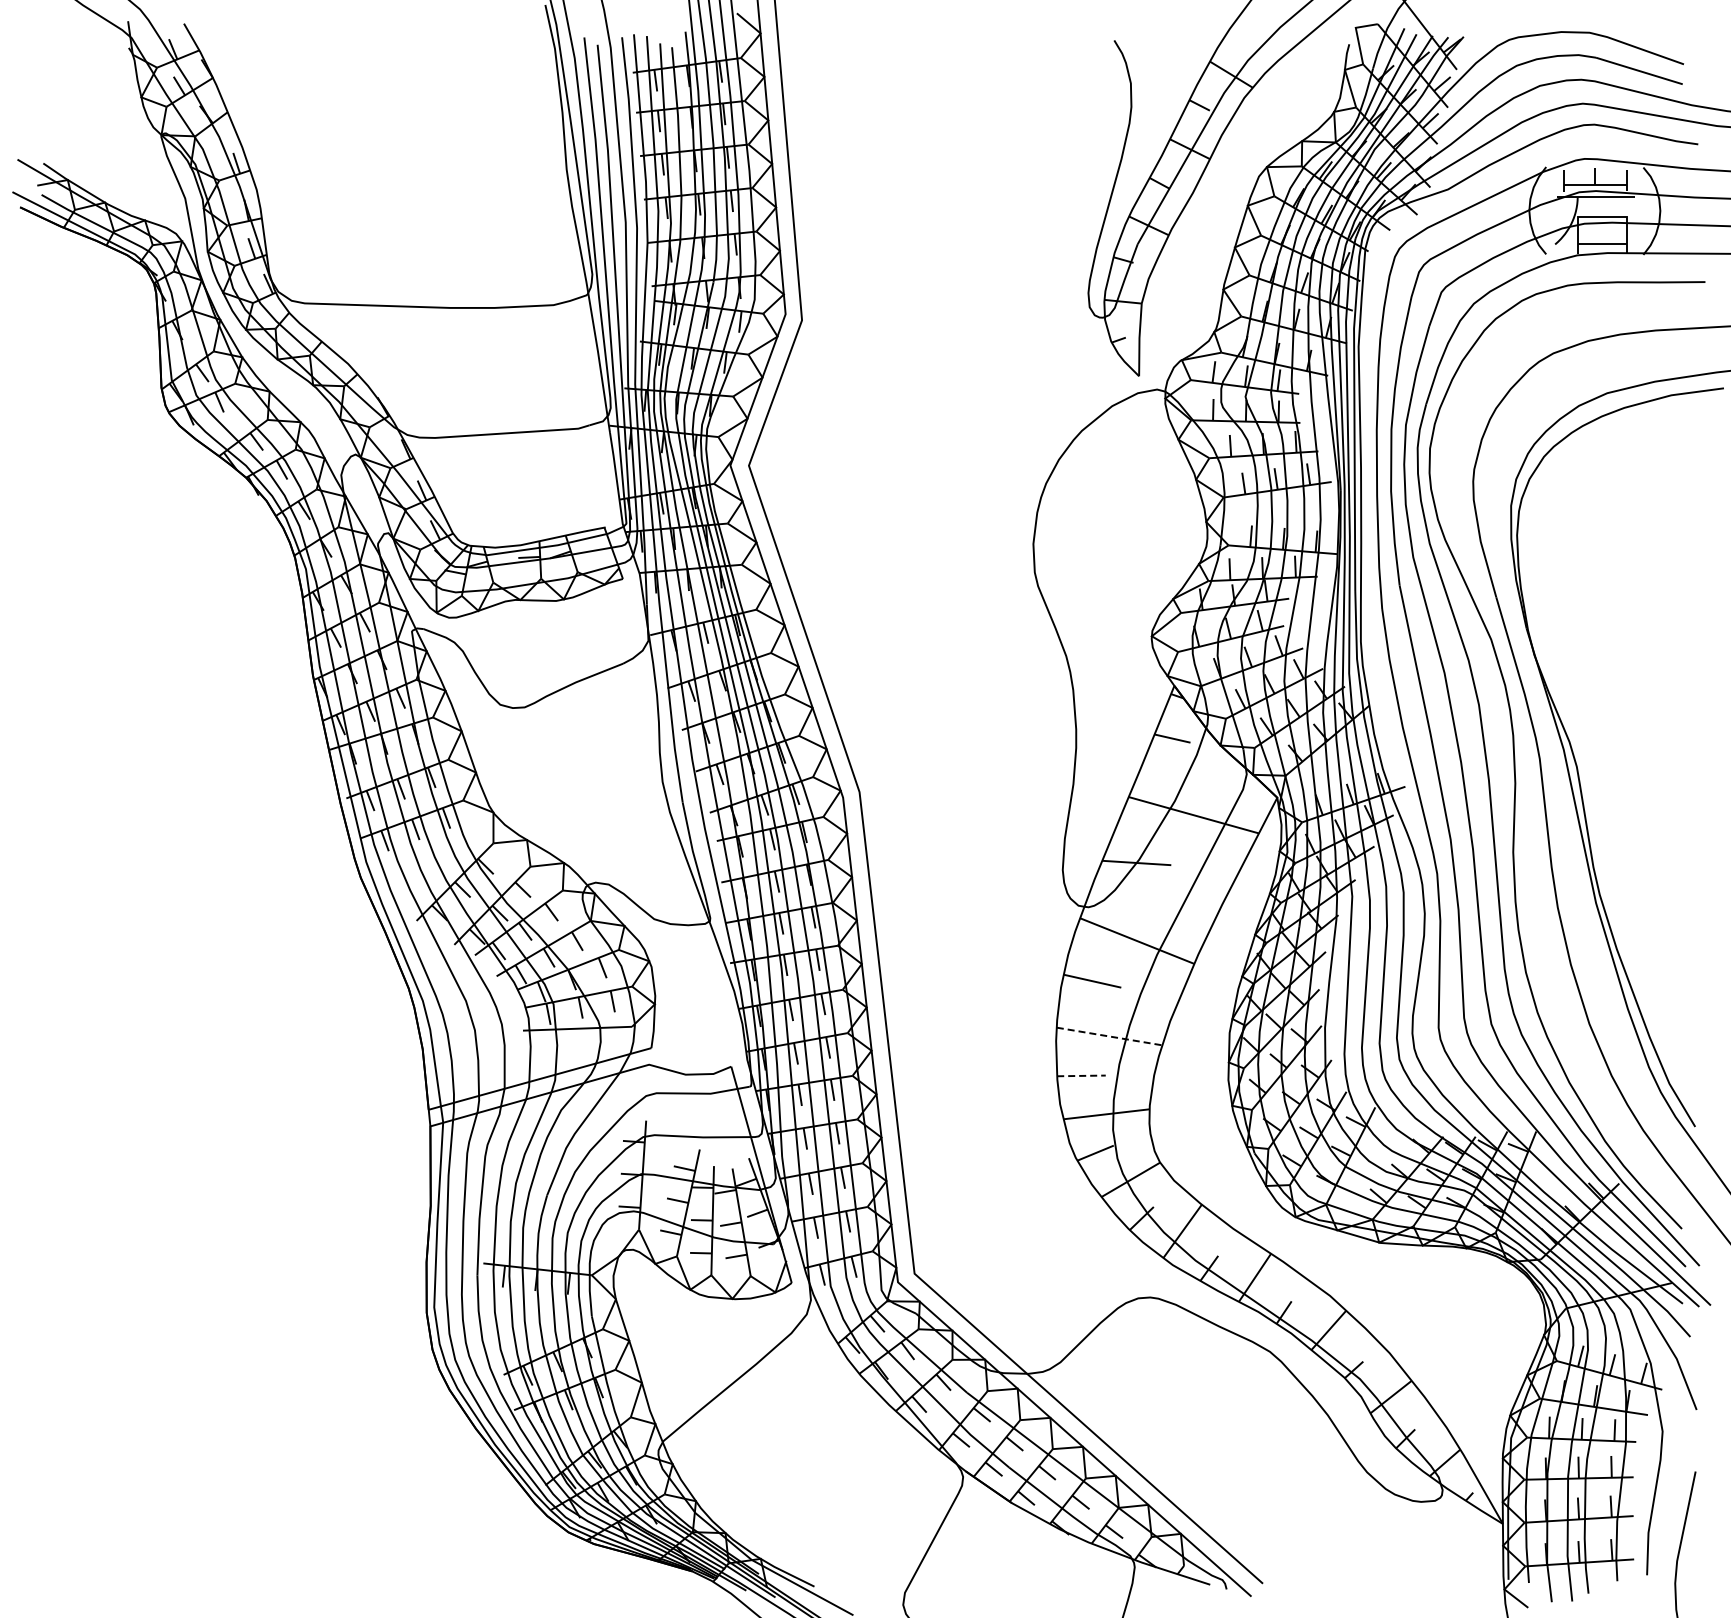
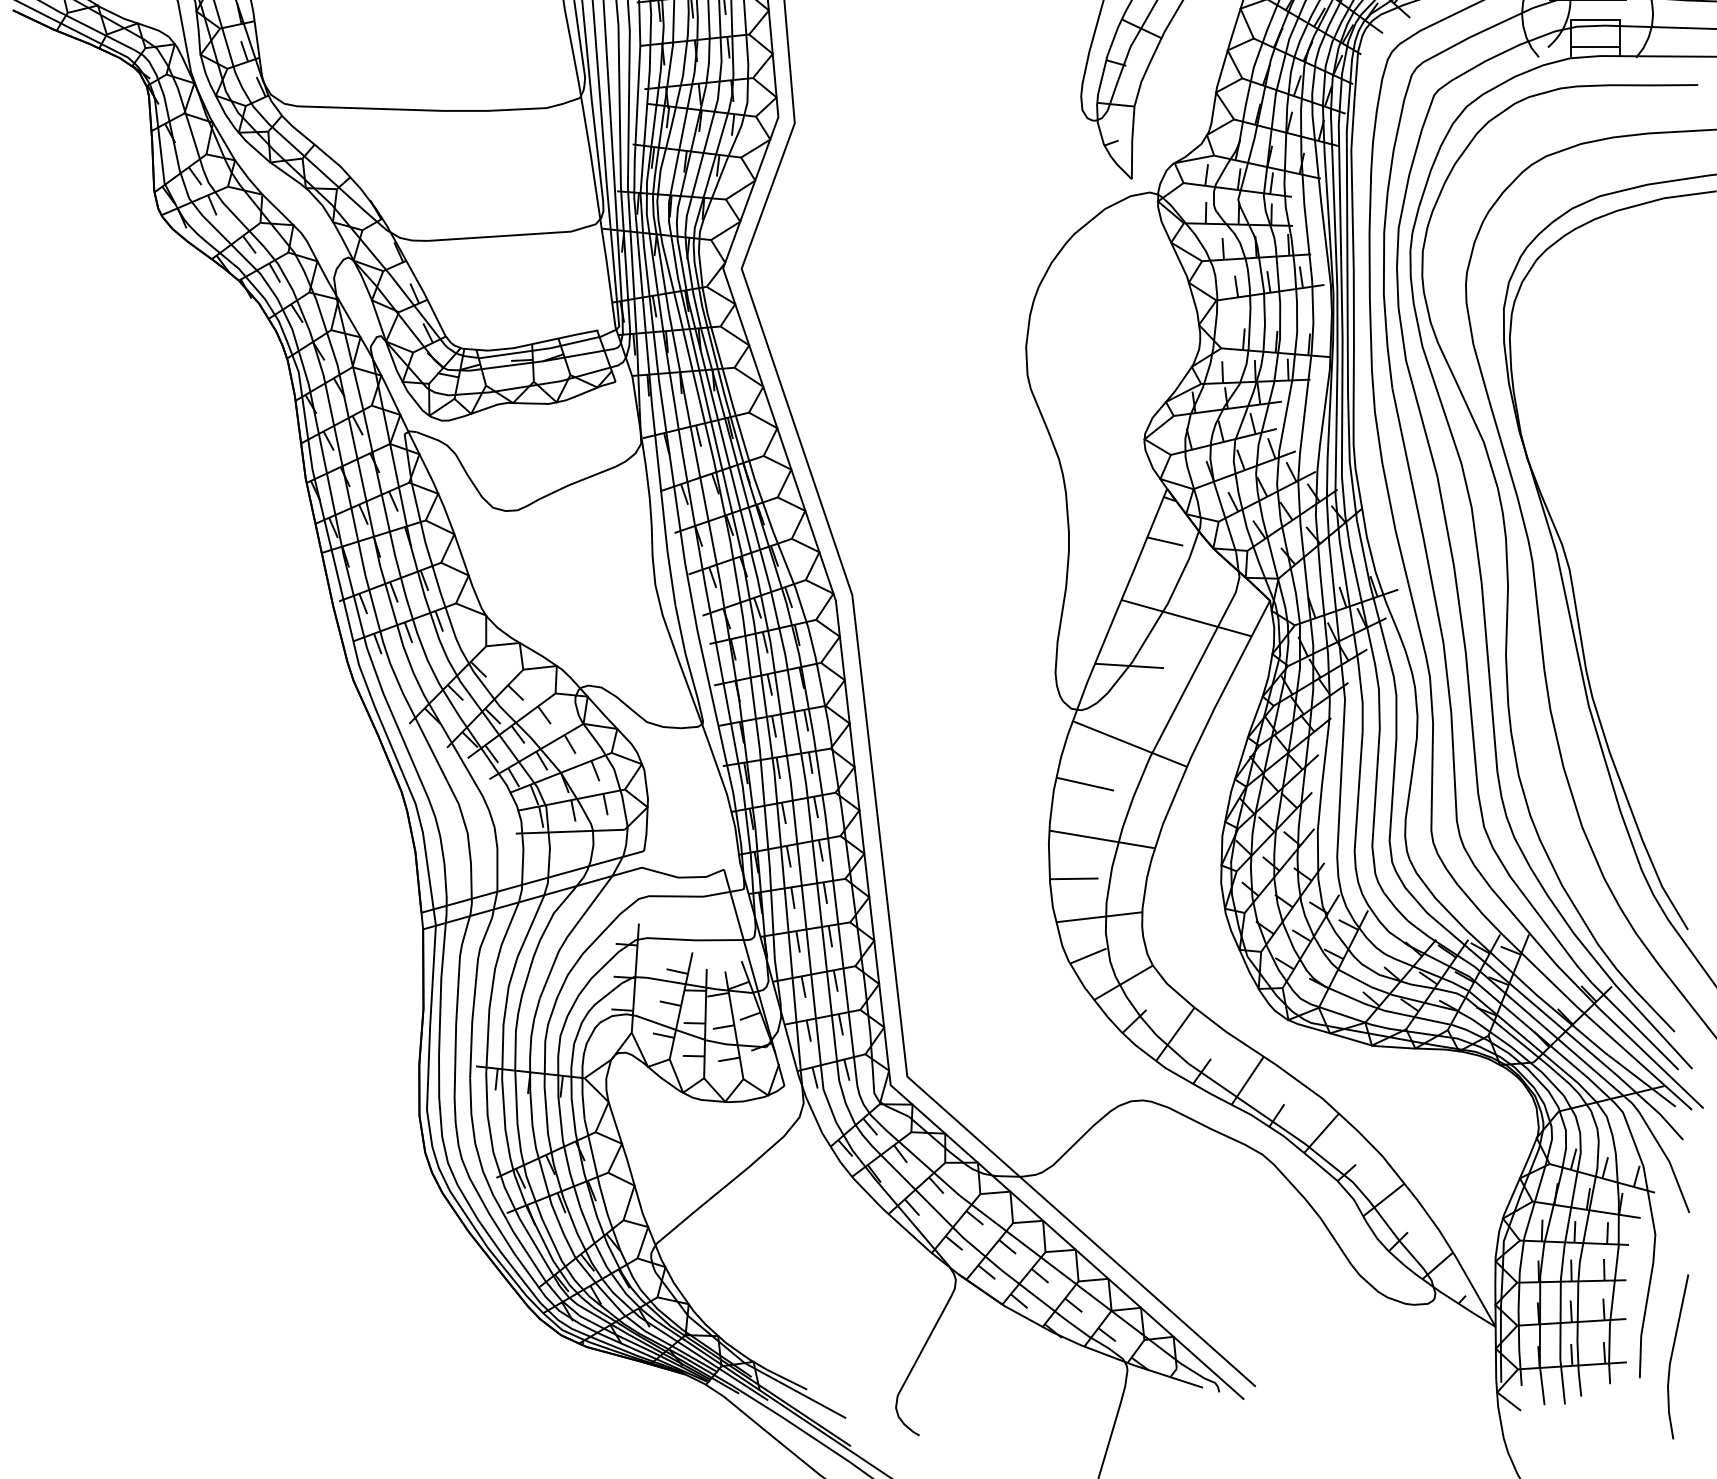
line: (1109, 1036) -> (1102, 839), dashed -> solid
line: (1081, 1075) -> (1074, 878), dashed -> solid

